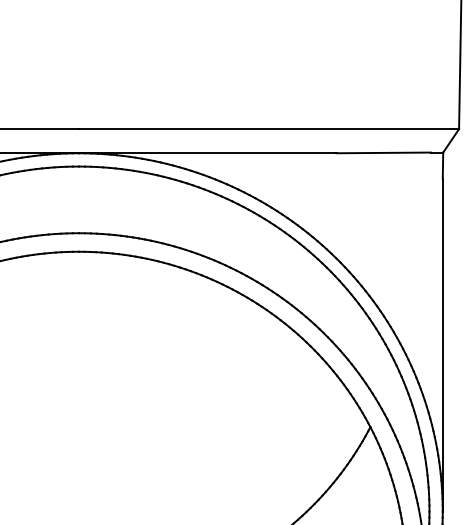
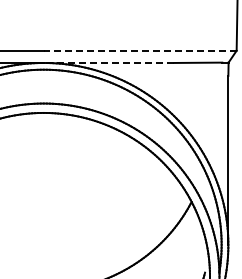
line: (267, 128) -> (139, 50), solid -> dashed
line: (206, 152) -> (108, 62), solid -> dashed

